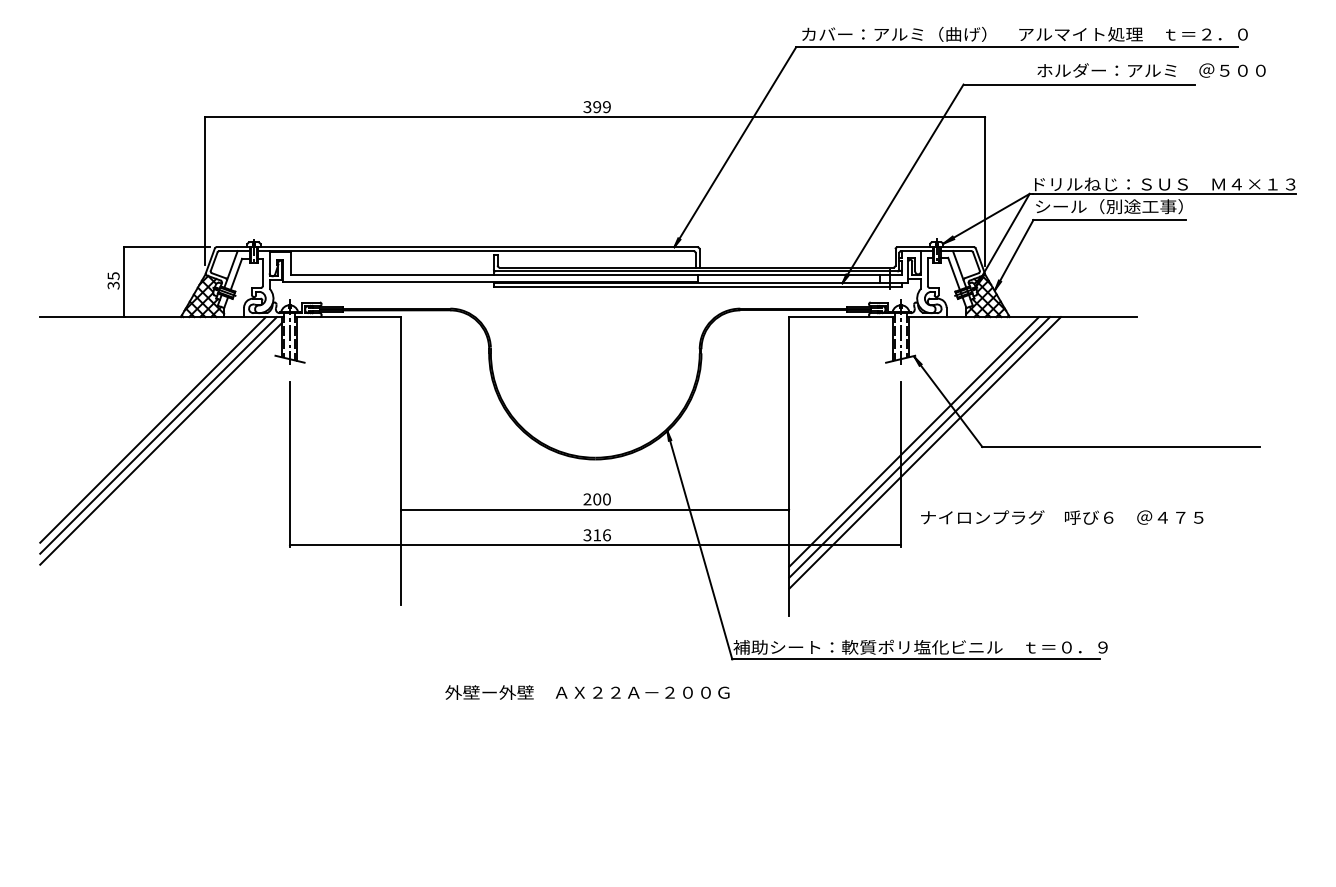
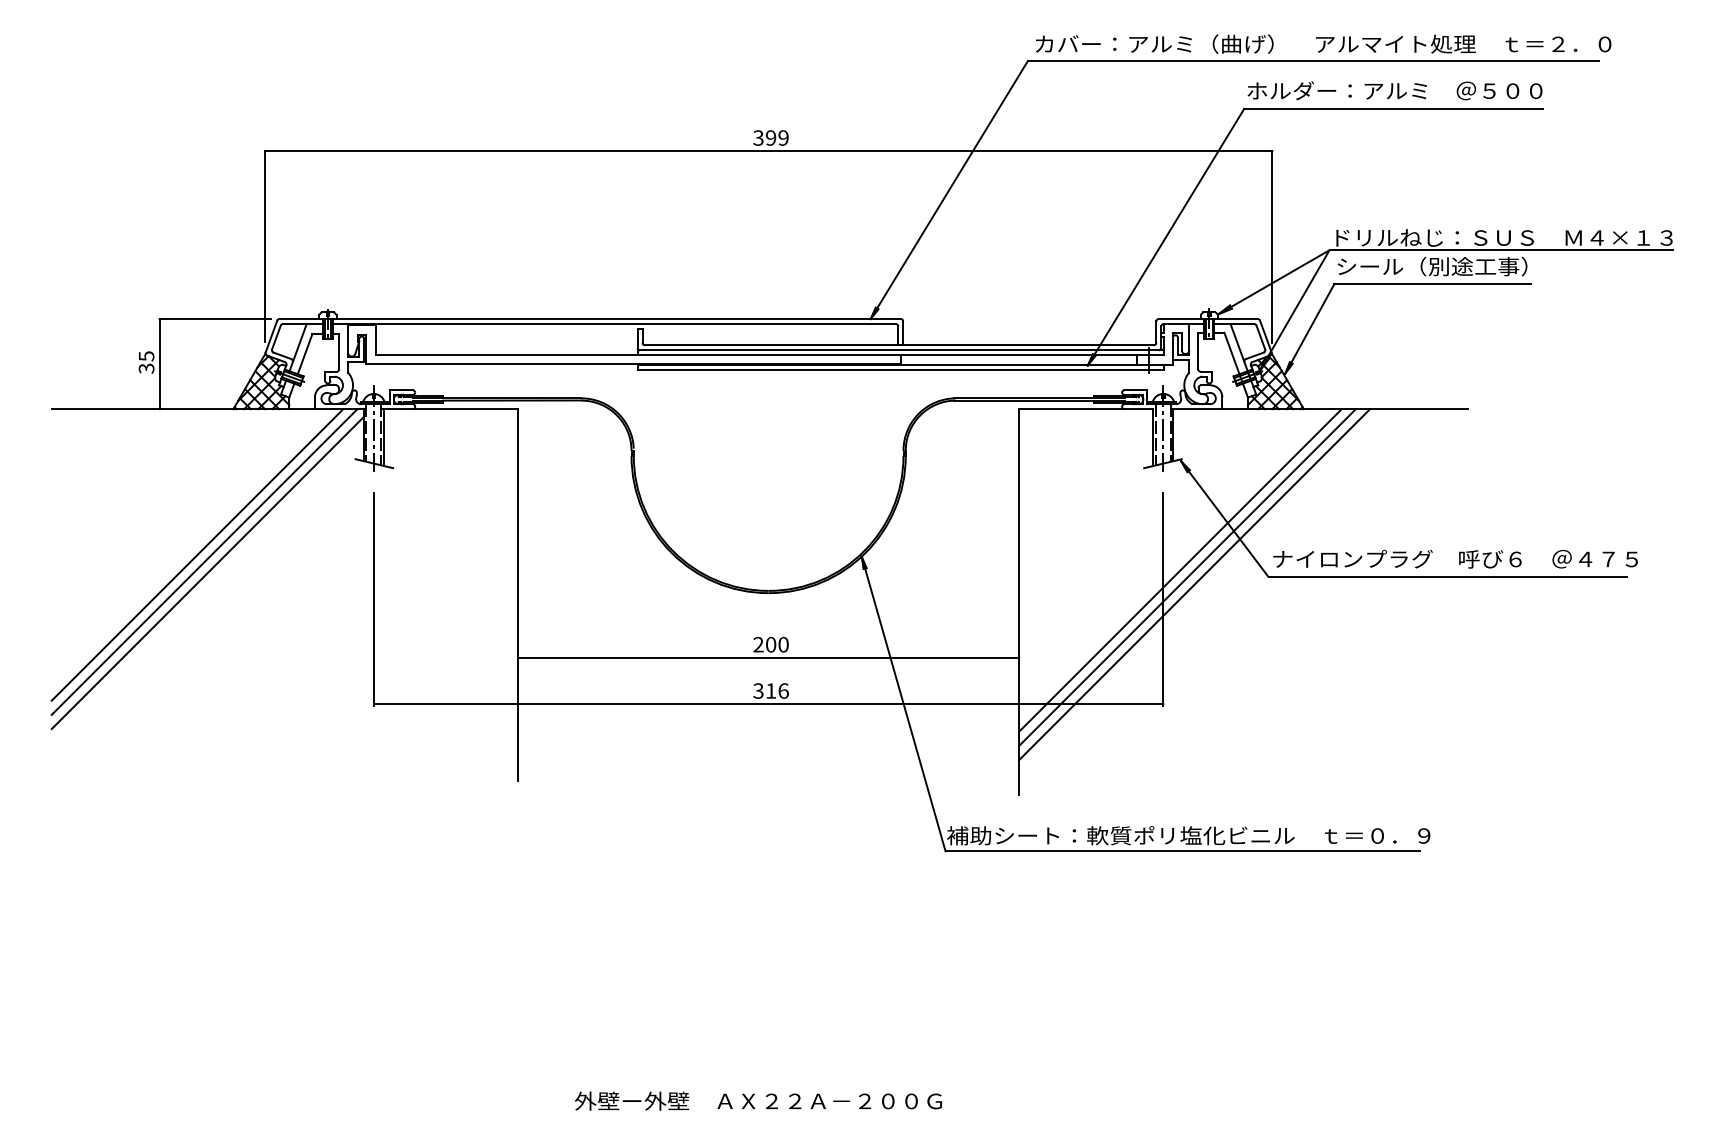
text: (1151, 70) -> (1394, 90), moved
text: (1062, 517) -> (1455, 558), moved
text: (587, 692) -> (758, 1100), moved

